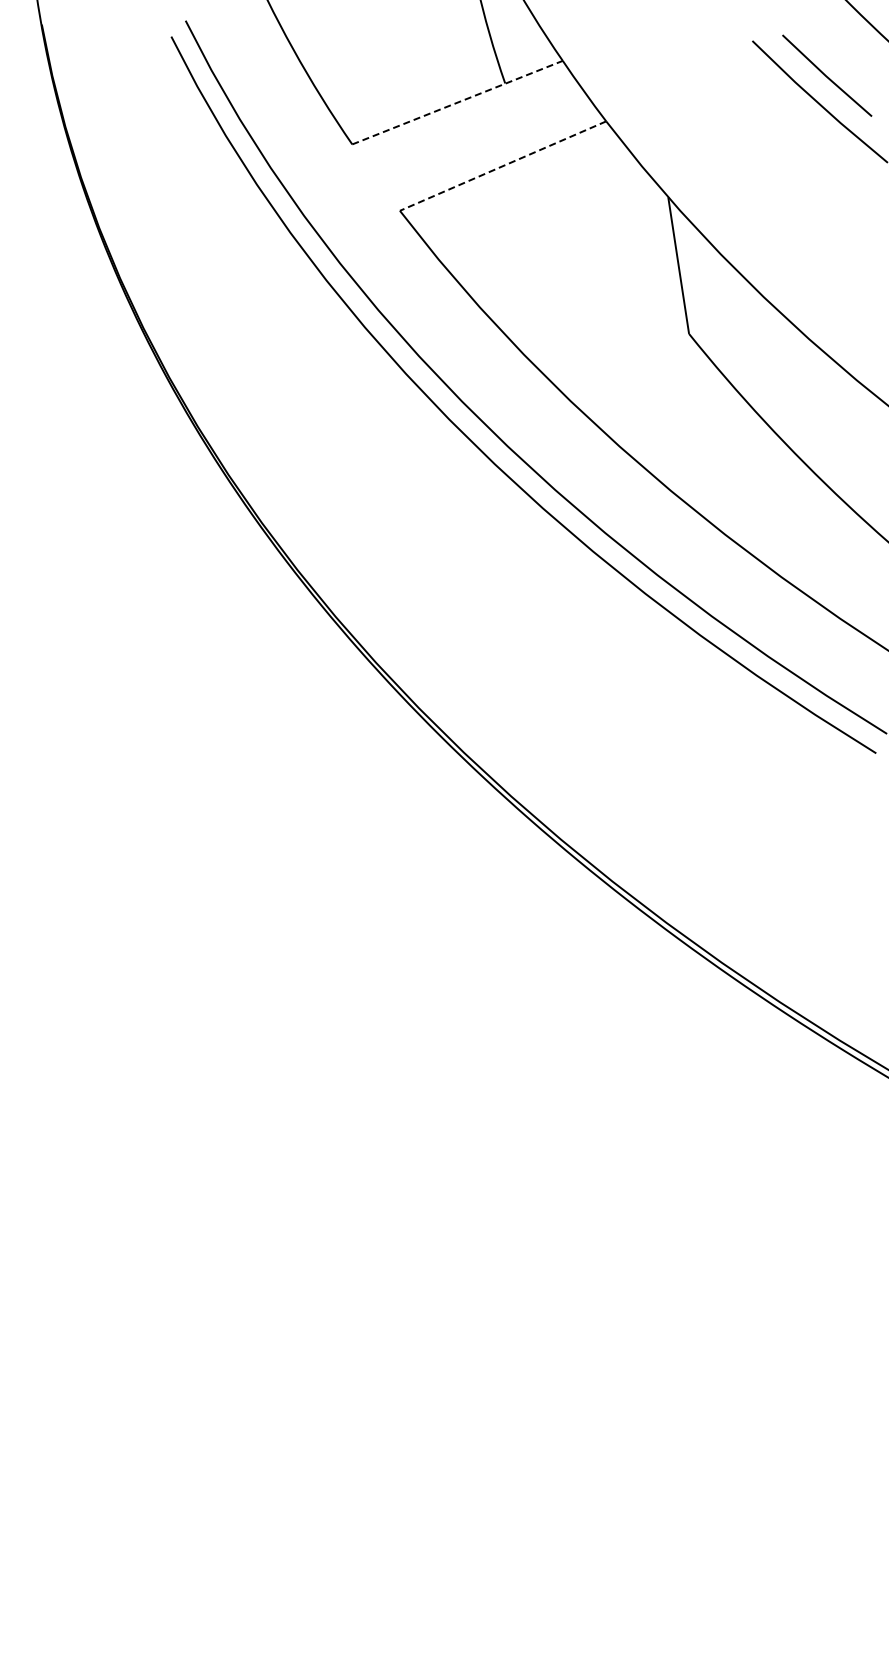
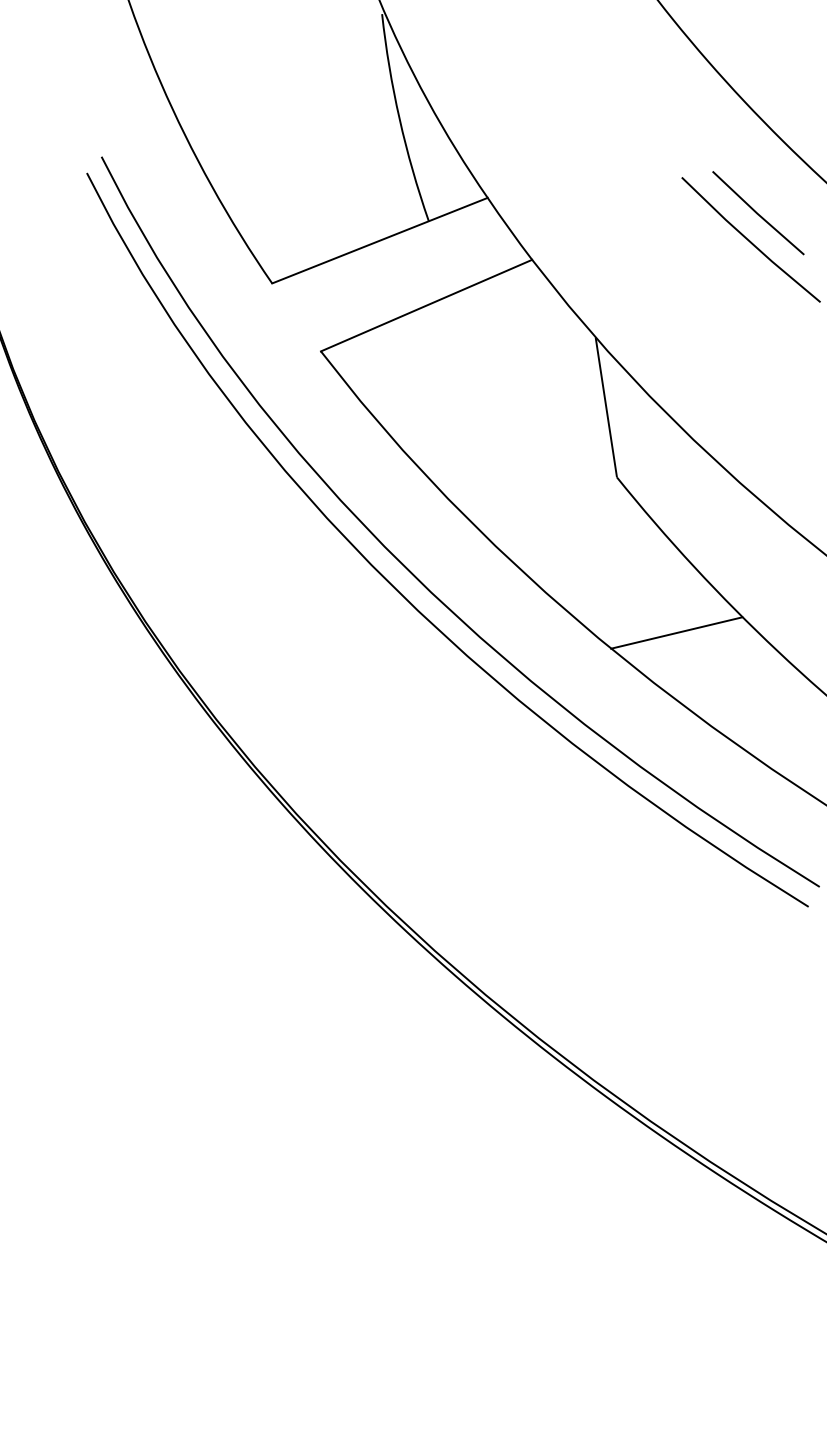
line: (458, 102) -> (380, 240), dashed -> solid
line: (502, 166) -> (425, 306), dashed -> solid
line: (747, 485) -> (676, 632), added

